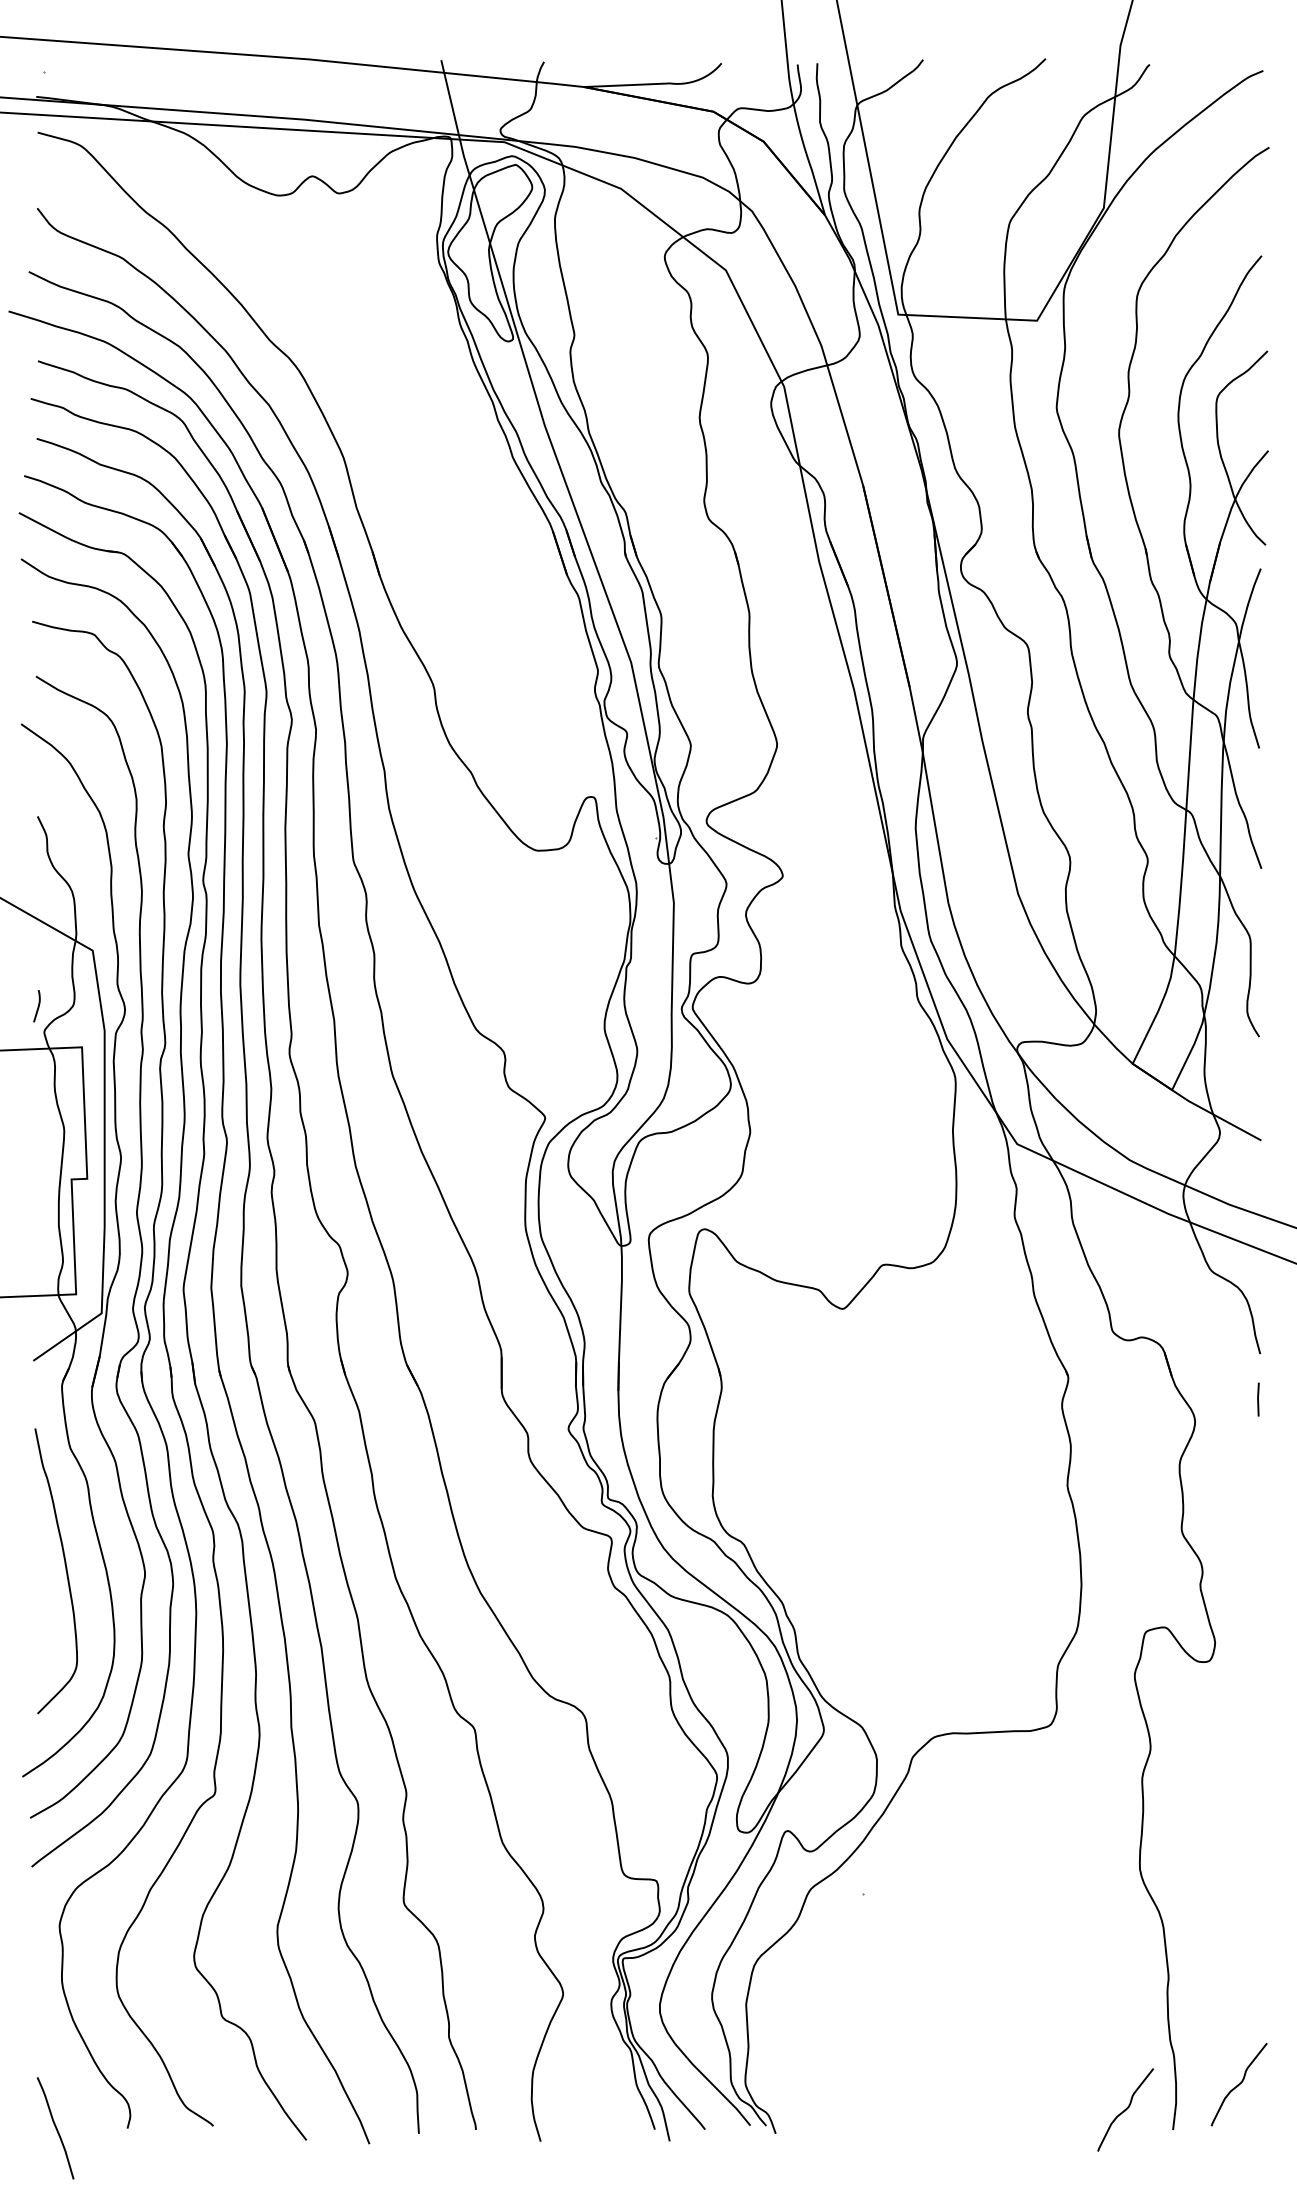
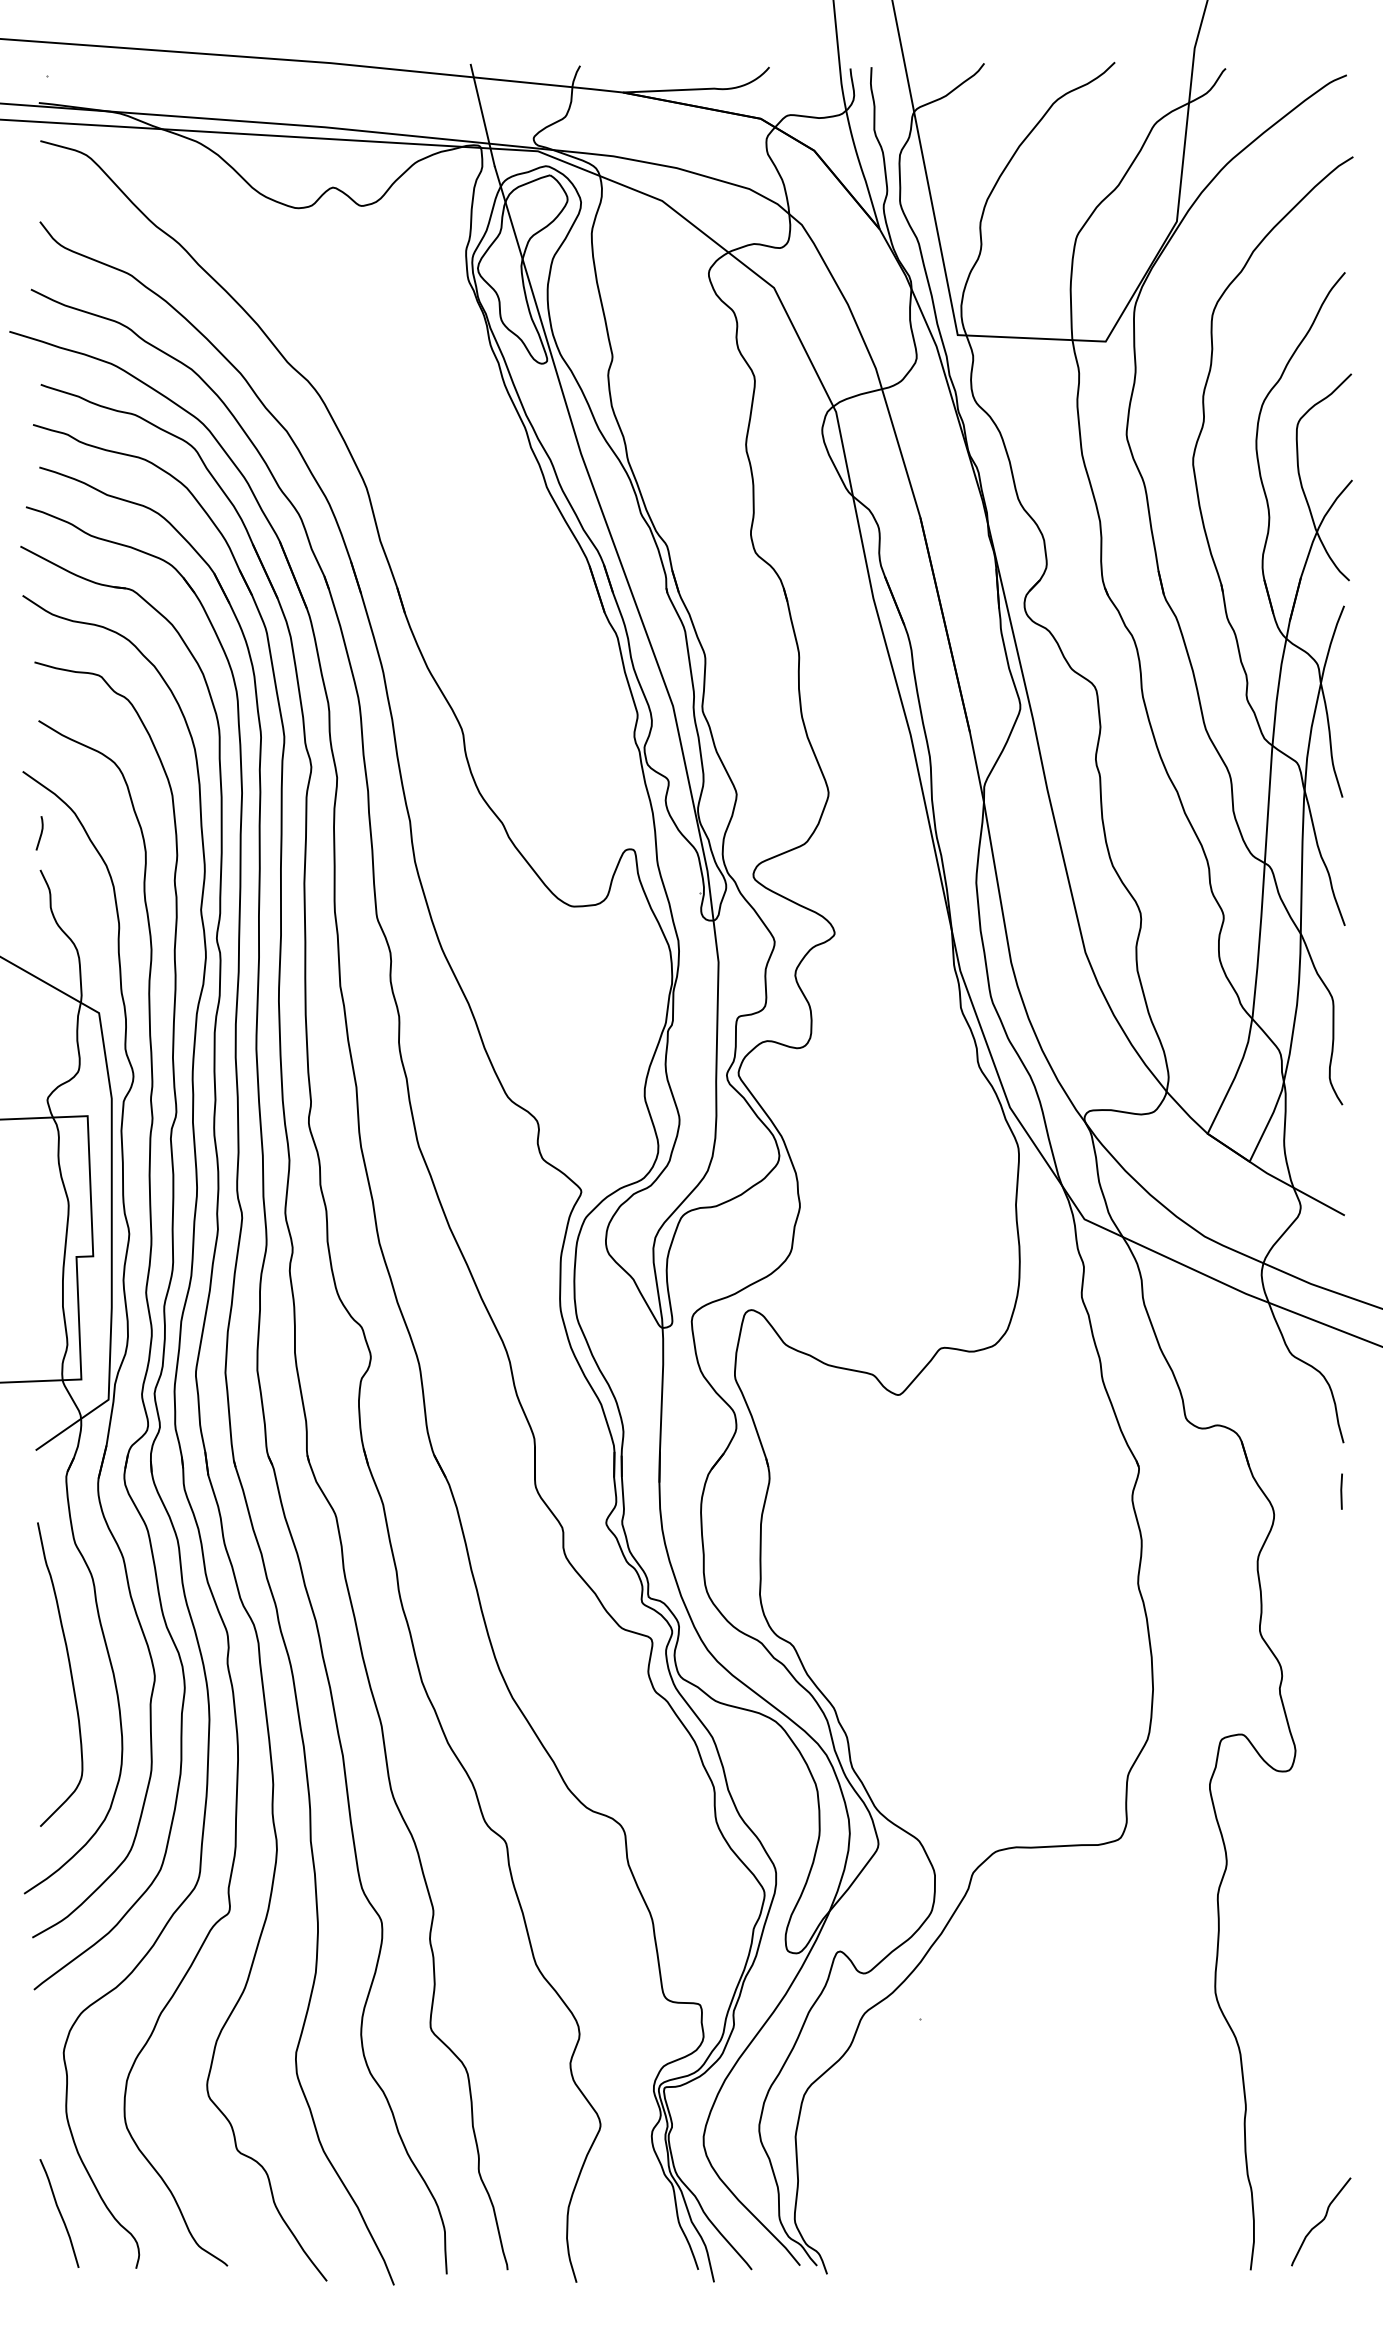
curve: (37, 1006) -> (40, 833), moved
curve: (1125, 2109) -> (1200, 2248), removed
curve: (55, 2128) -> (59, 2213), moved

